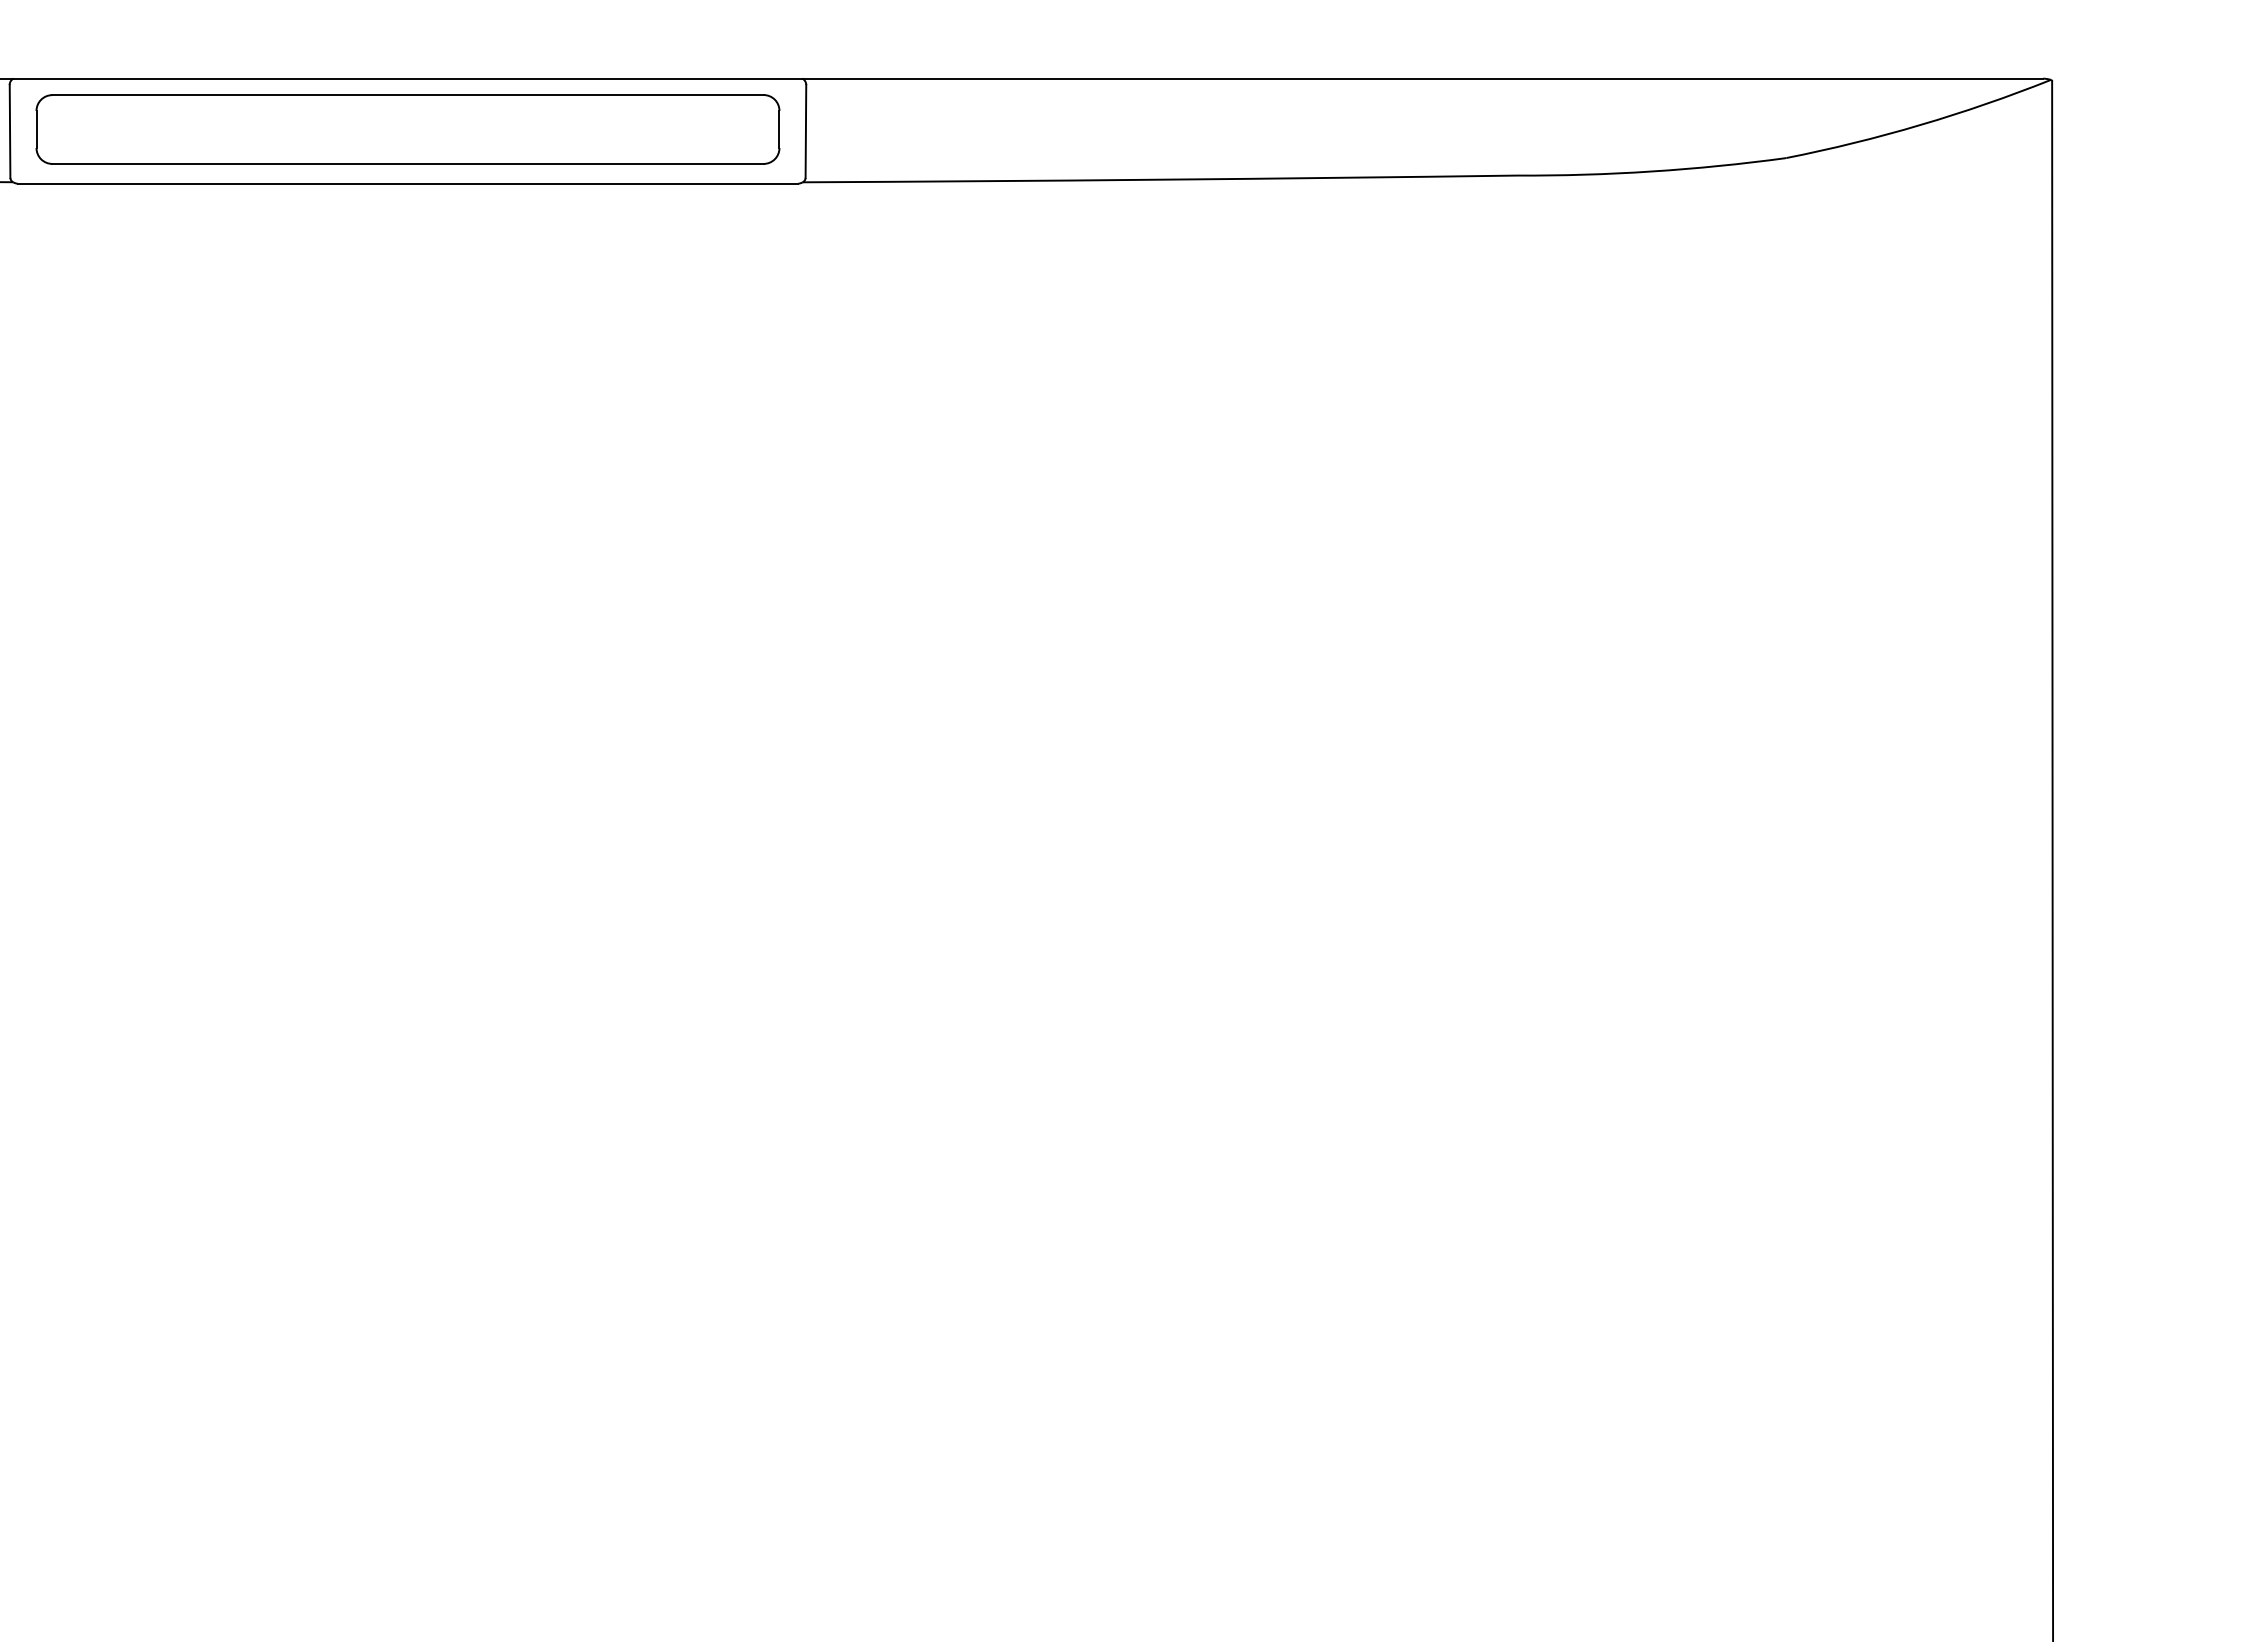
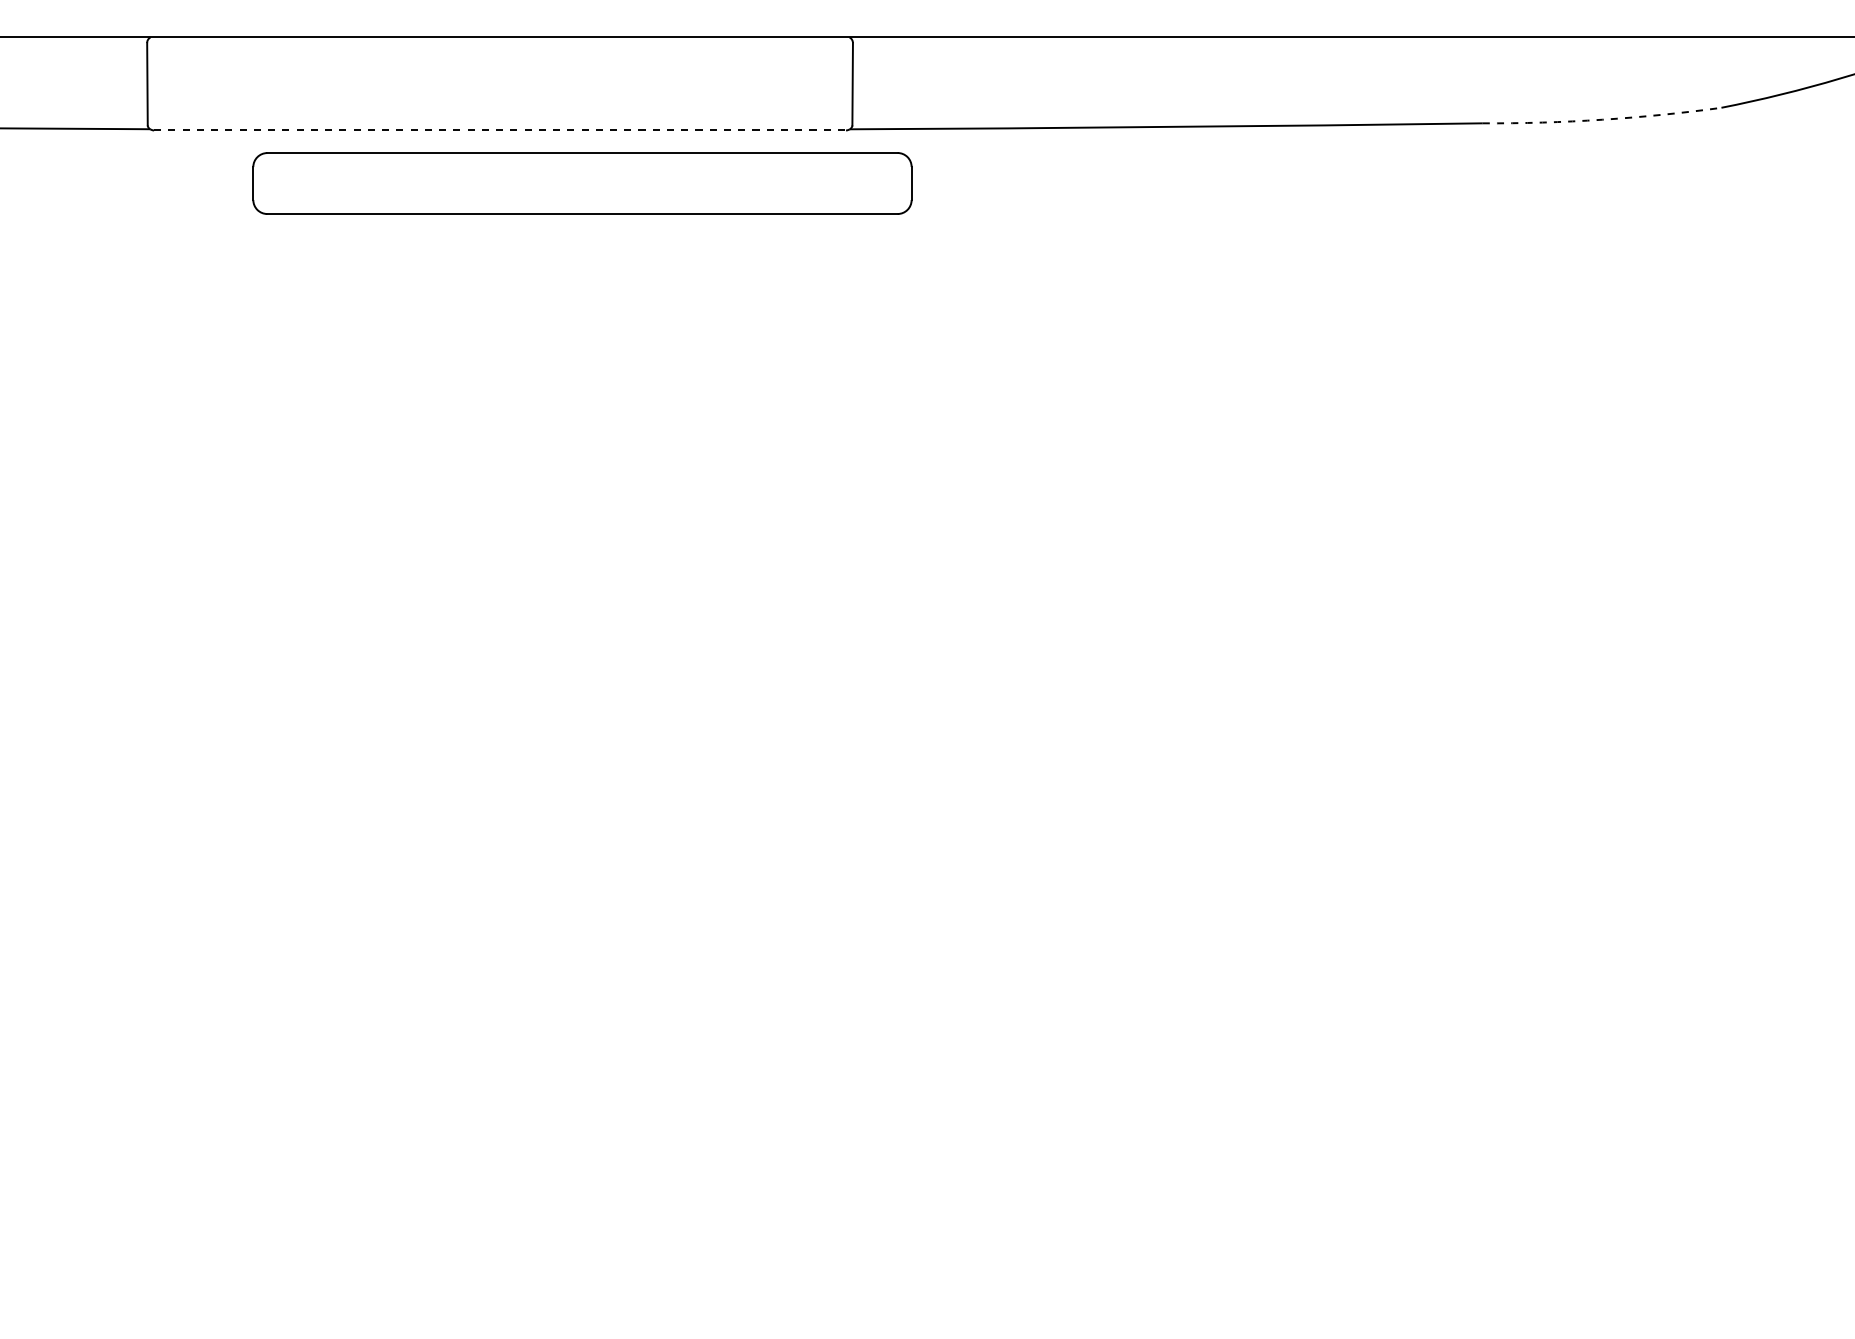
part: (407, 129) -> (582, 183), moved
arc: (1651, 171) -> (1601, 119), solid -> dashed
line: (408, 183) -> (500, 130), solid -> dashed

